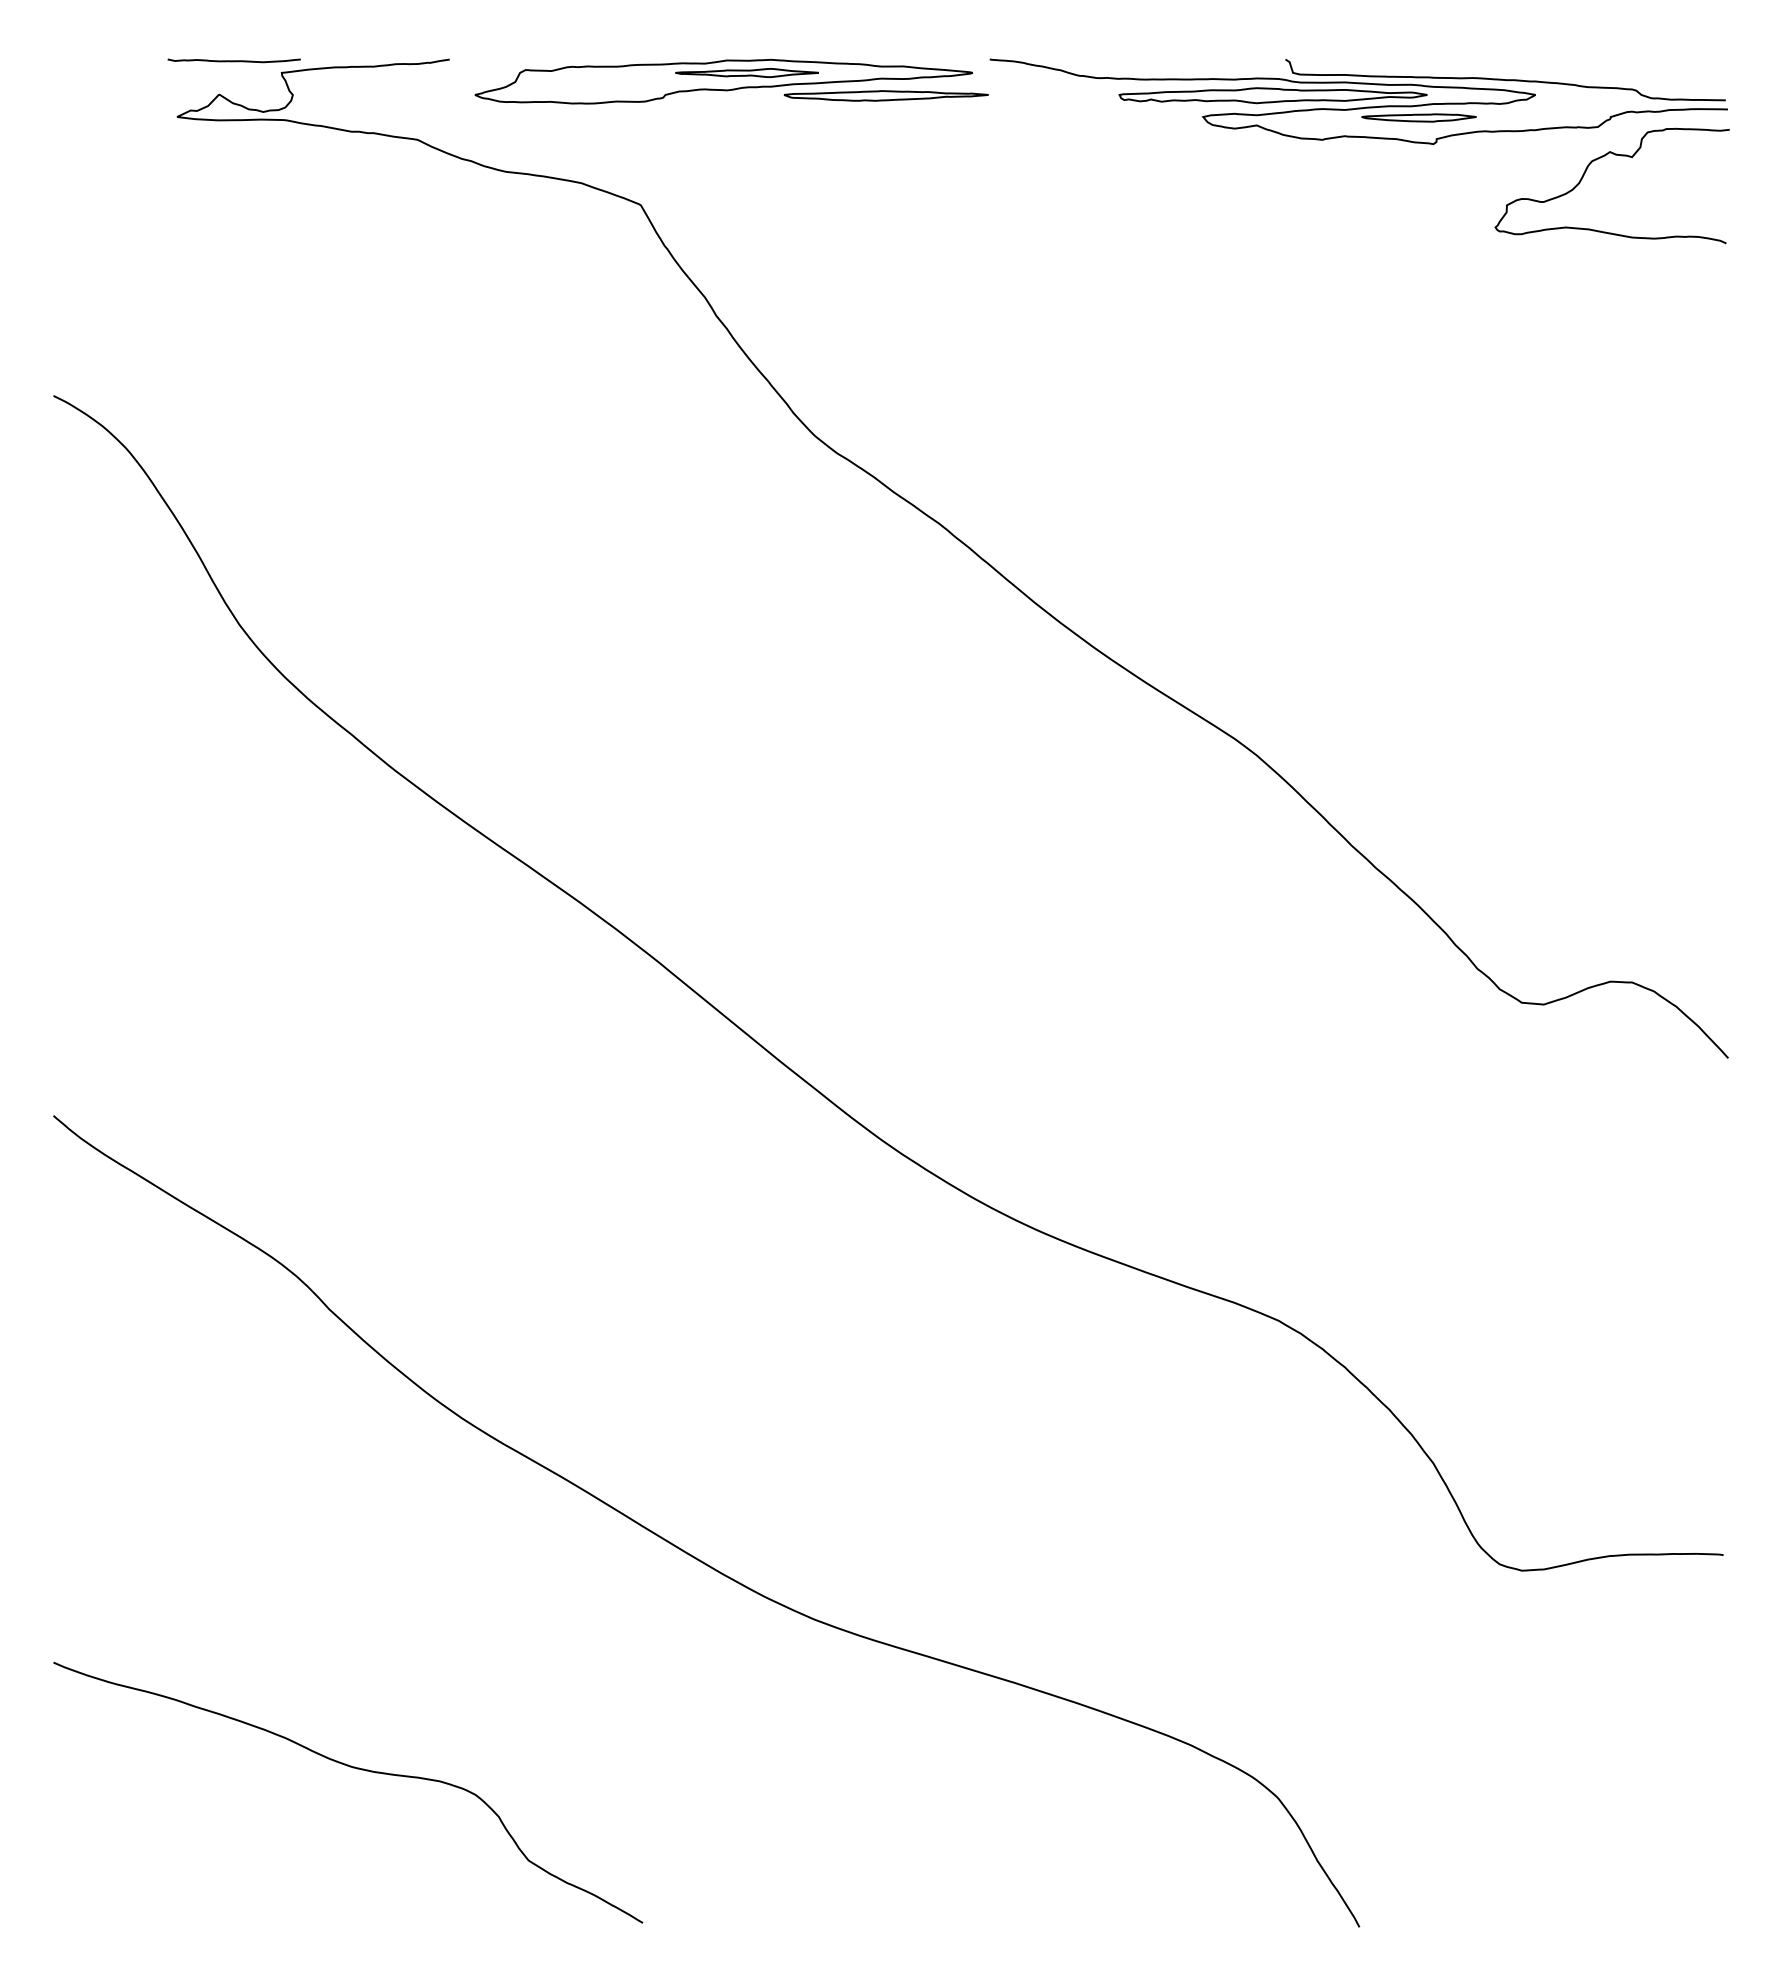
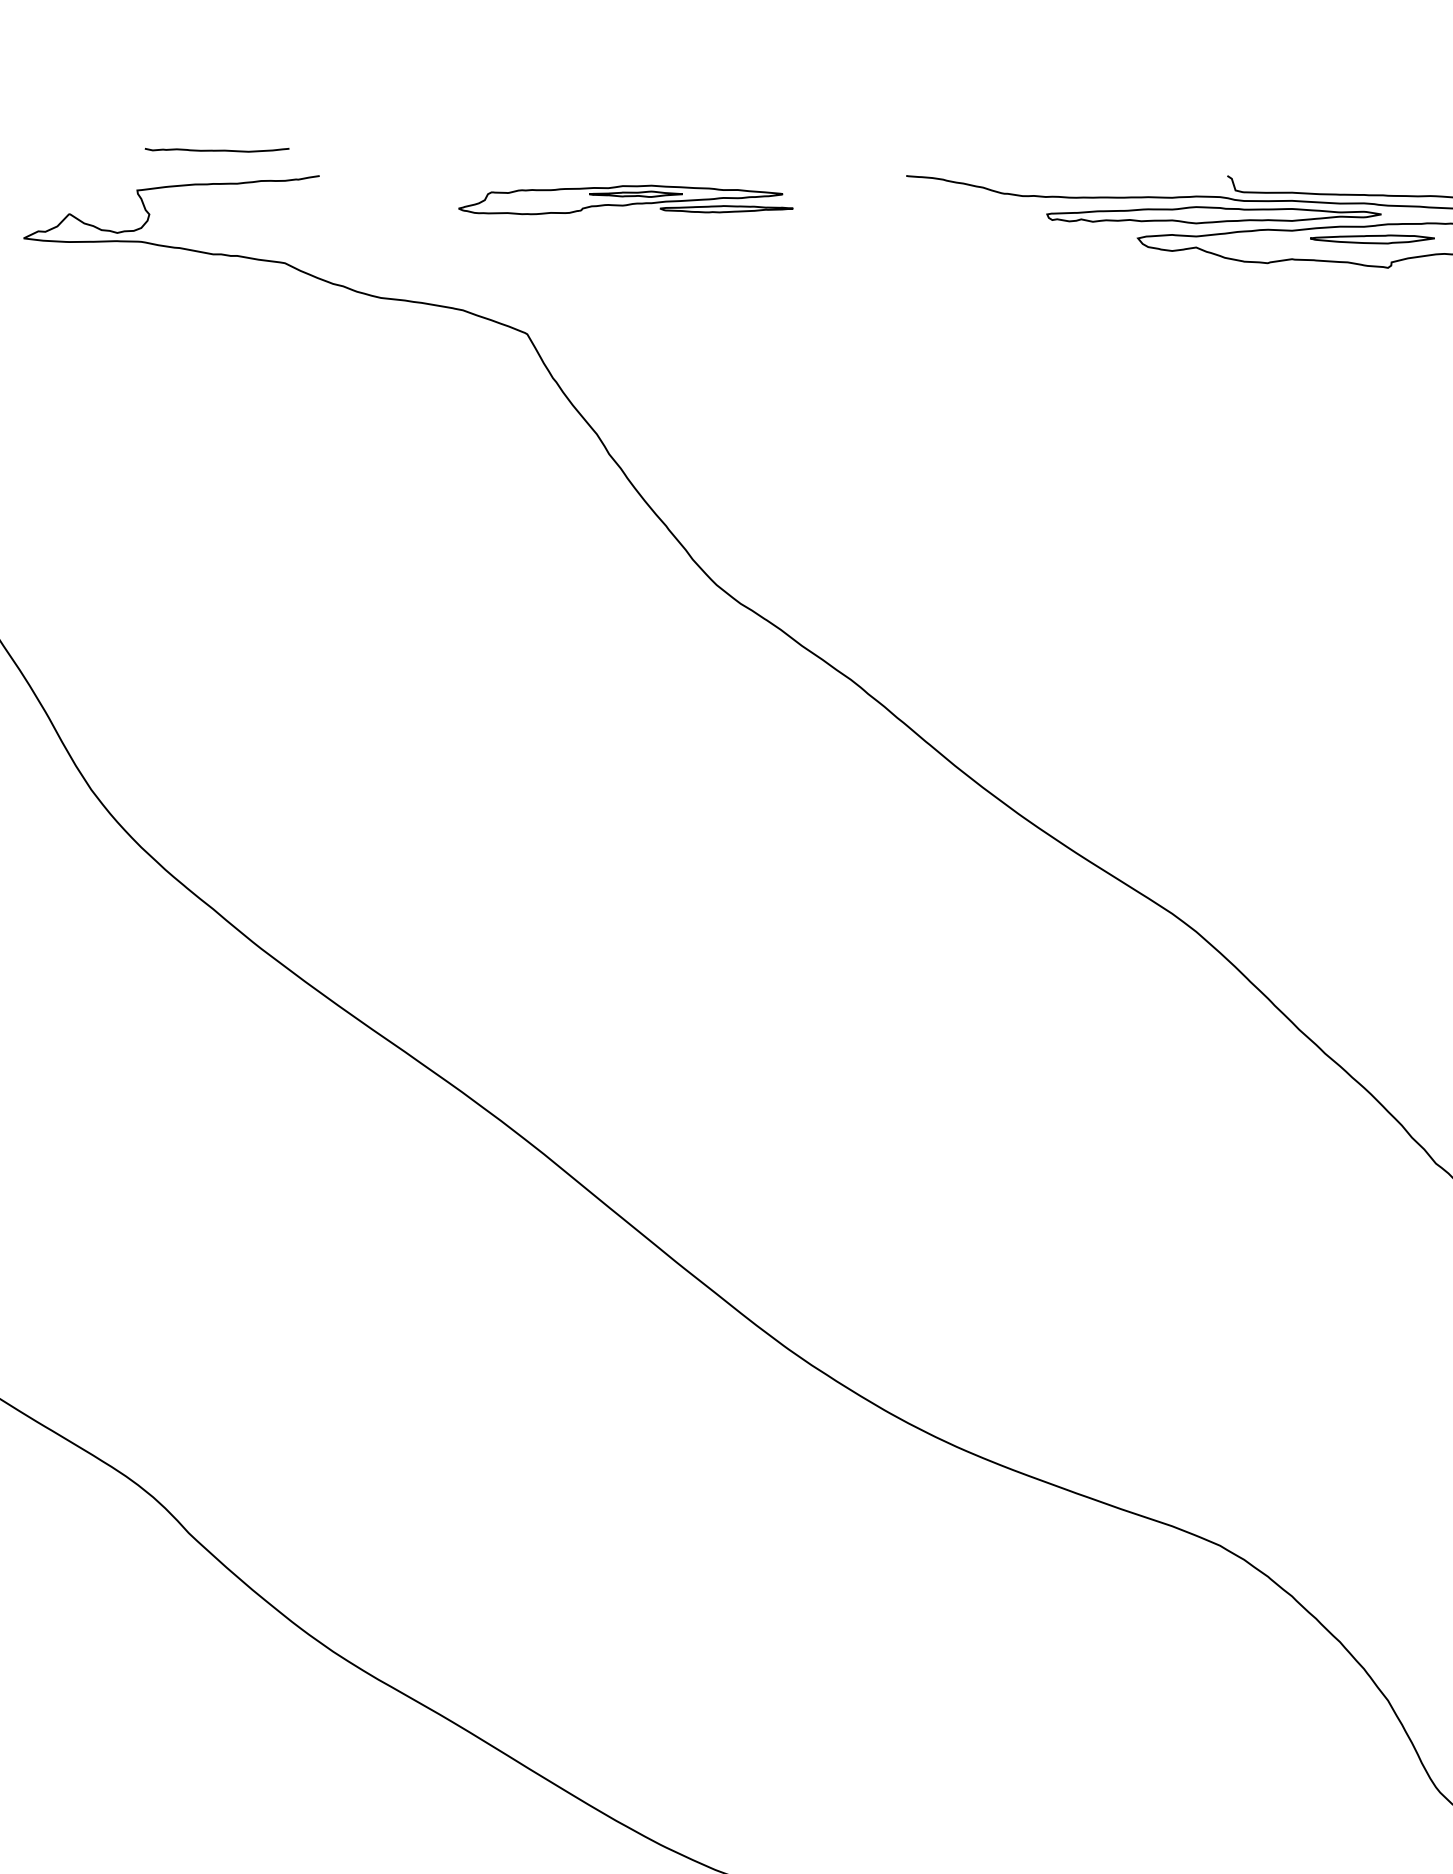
curve: (233, 60) -> (216, 149), moved
part: (731, 81) -> (625, 199), size x0.6

